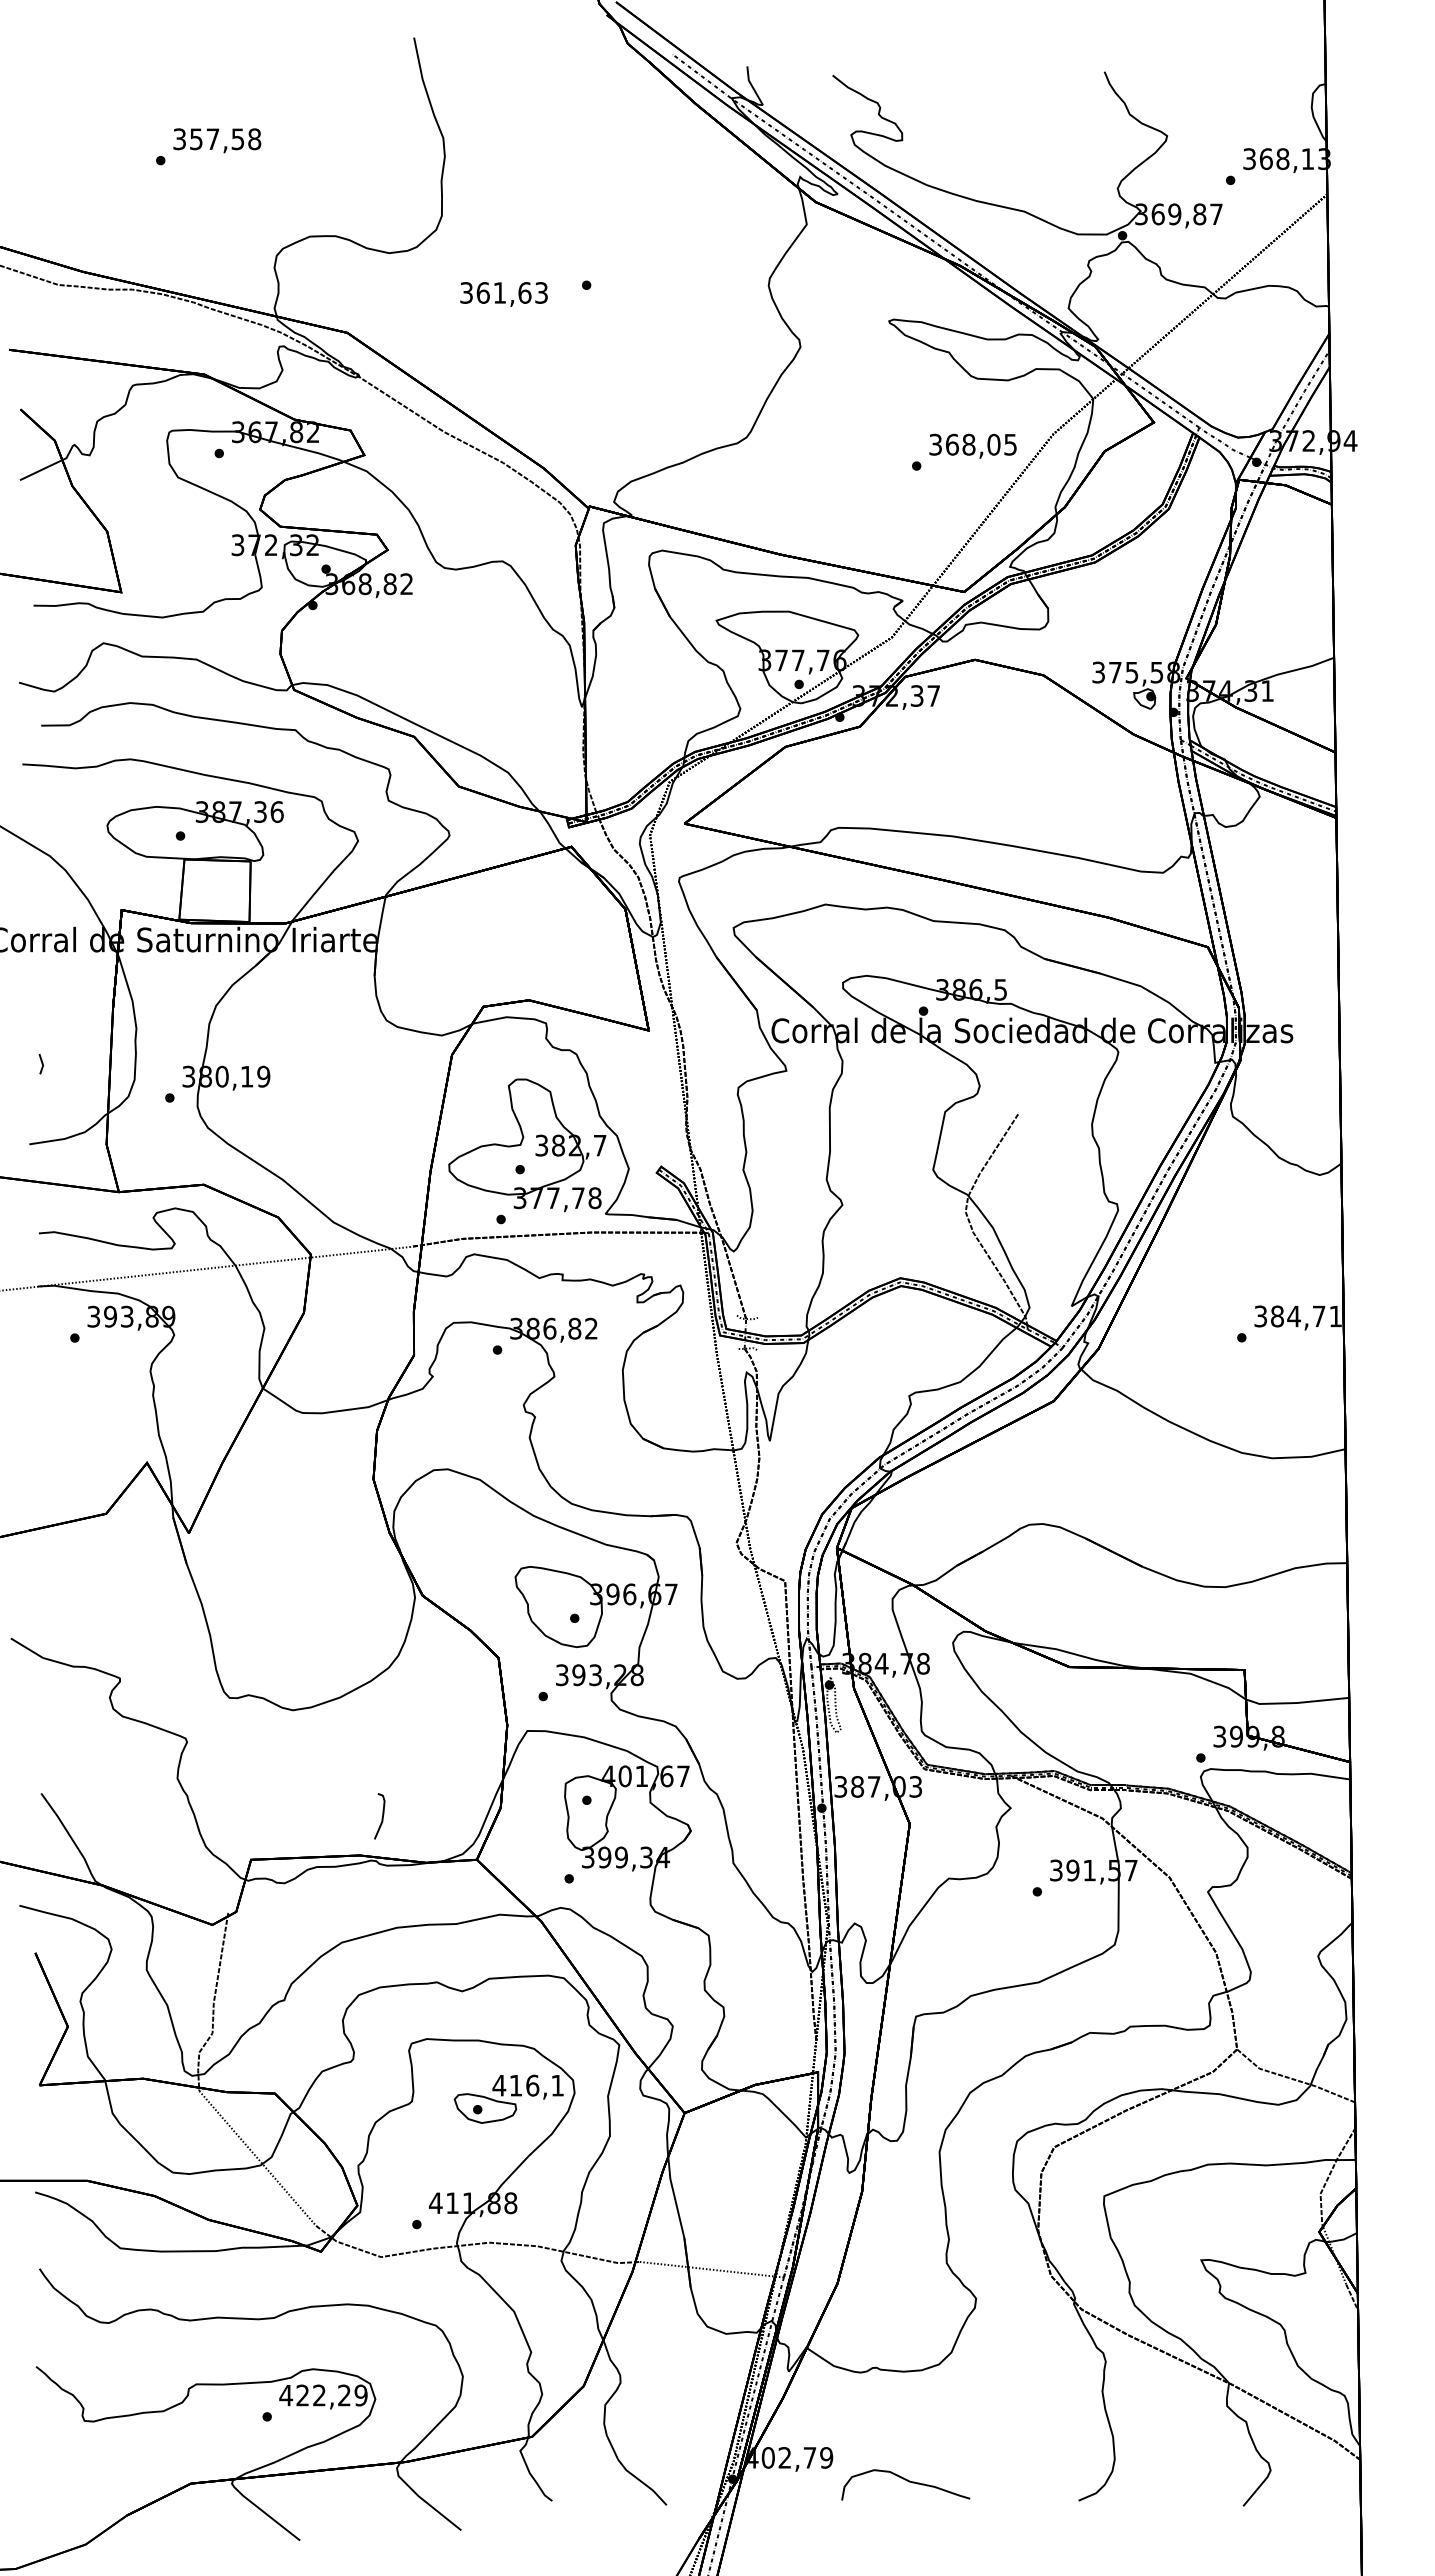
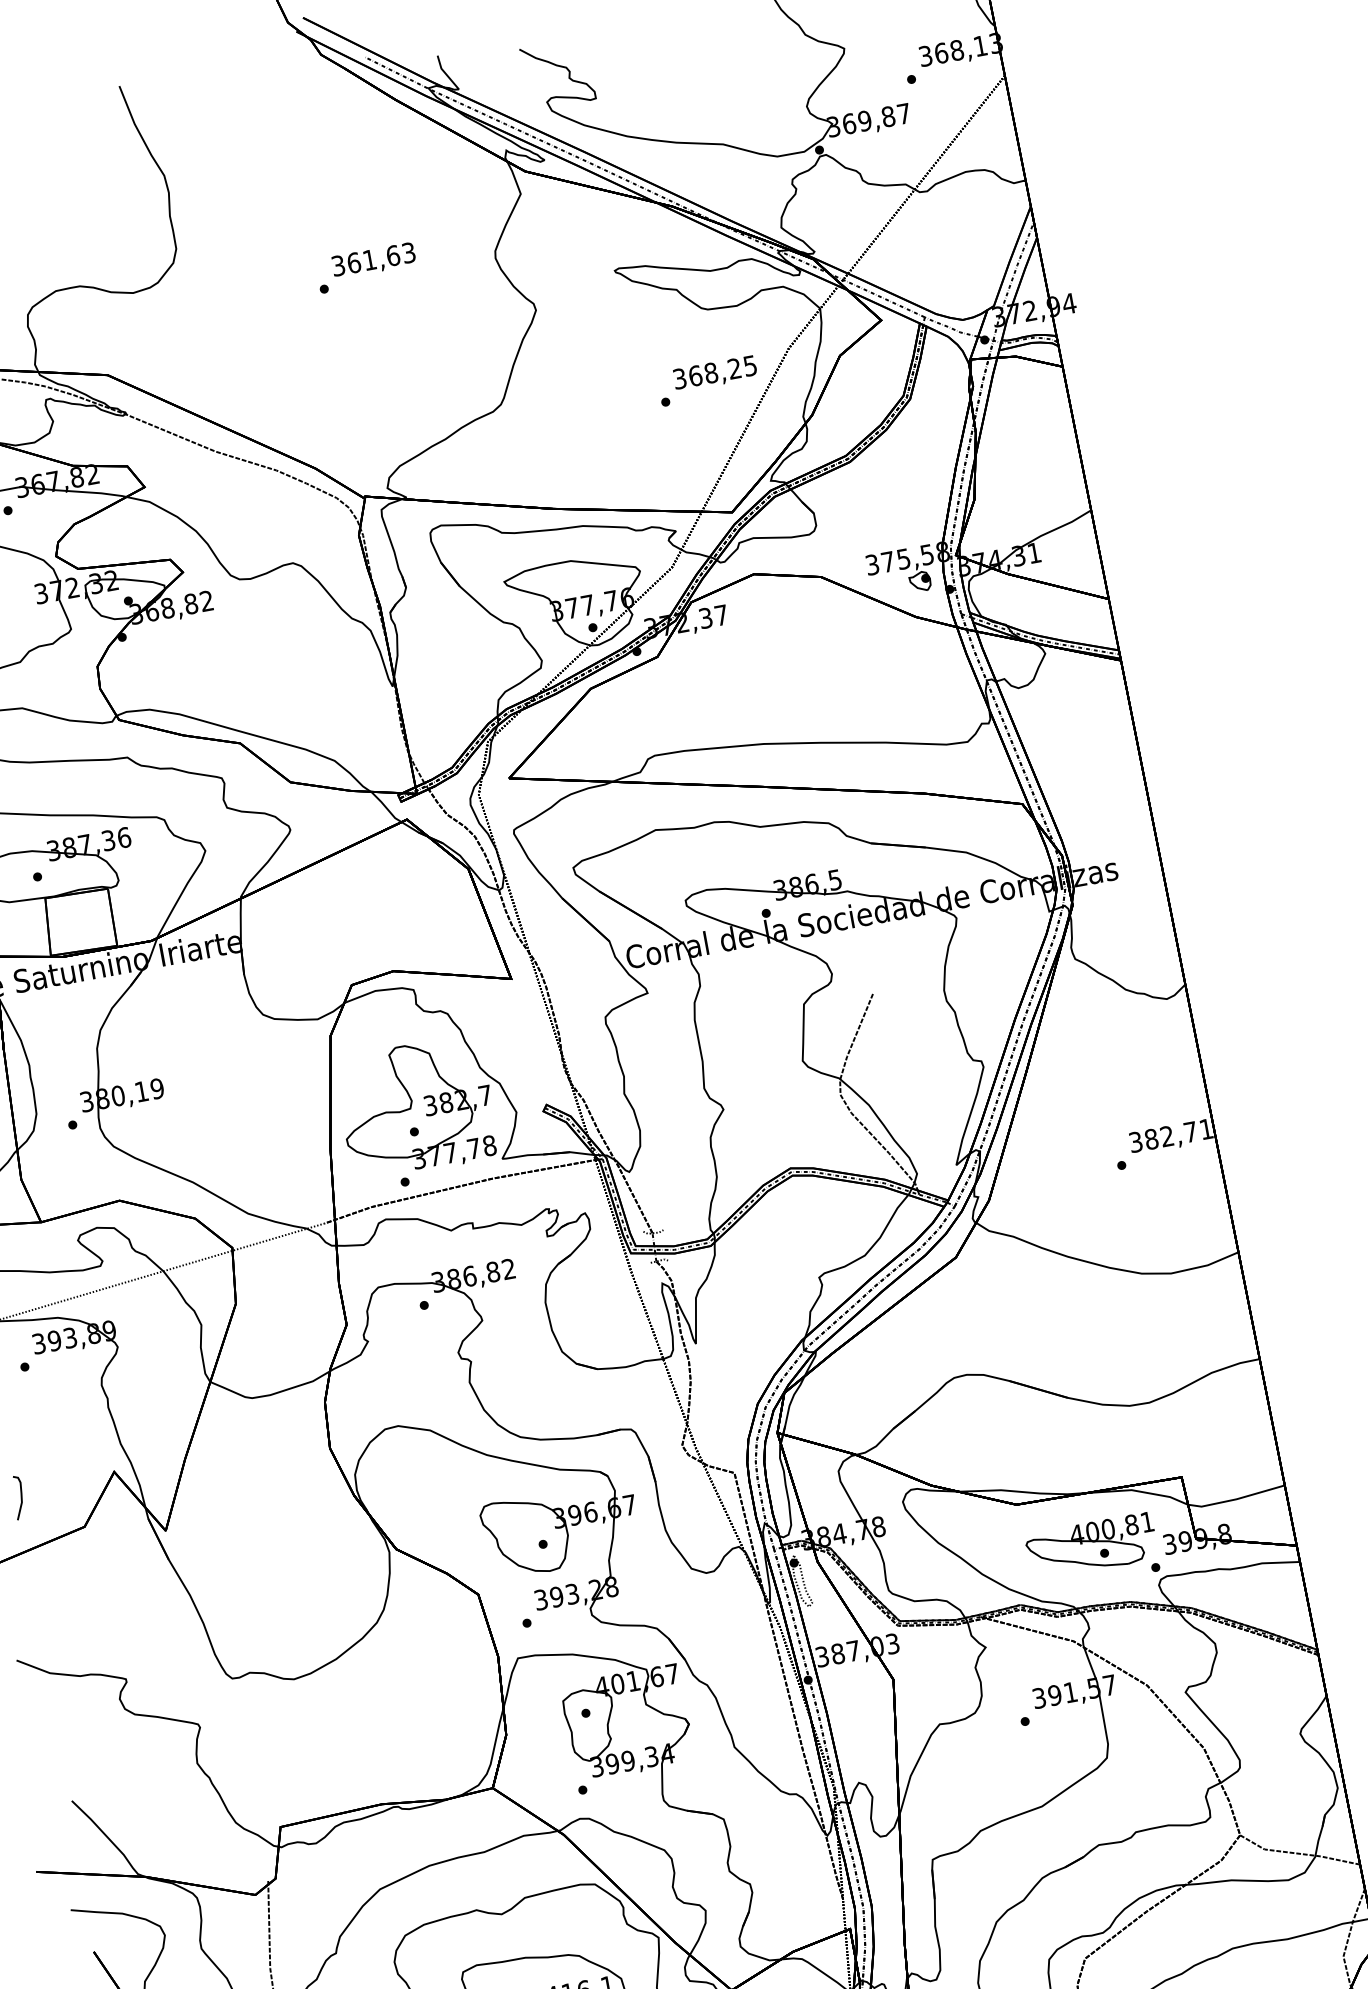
text: (503, 294) -> (373, 260), moved
text: (993, 444) -> (734, 368), 368,05 -> 368,25
text: (1293, 1316) -> (1166, 1136), 384,71 -> 382,71
part: (1138, 1723) -> (1091, 1545), added
curve: (381, 1818) -> (20, 1499), moved

